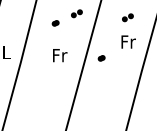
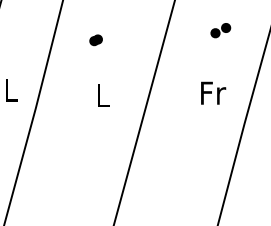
part: (76, 13) -> (132, 23), removed
text: (128, 41) -> (213, 92), moved
text: (60, 55) -> (104, 95), Fr -> L
part: (101, 58) -> (175, 100), removed

